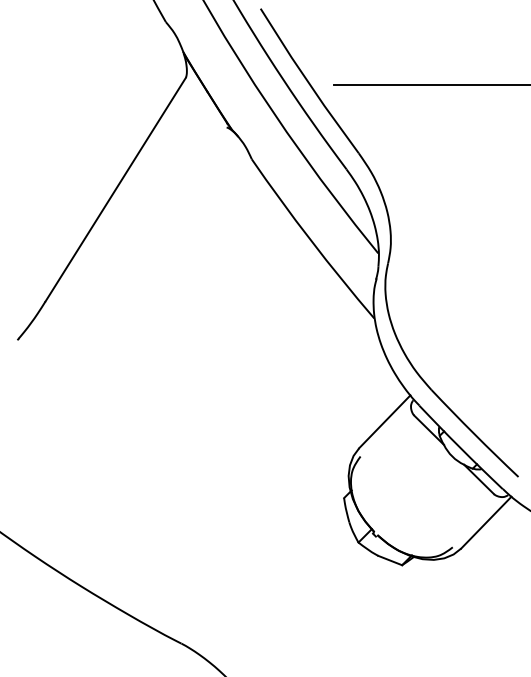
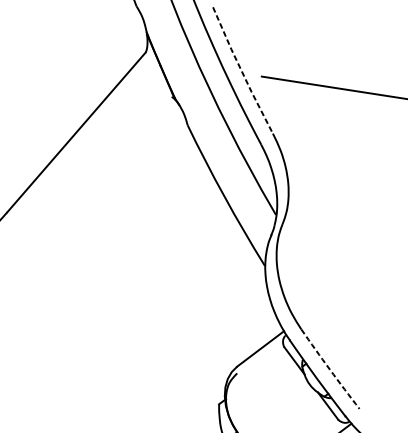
line: (308, 82) -> (241, 71), solid -> dashed
arc: (474, 434) -> (329, 369), solid -> dashed

